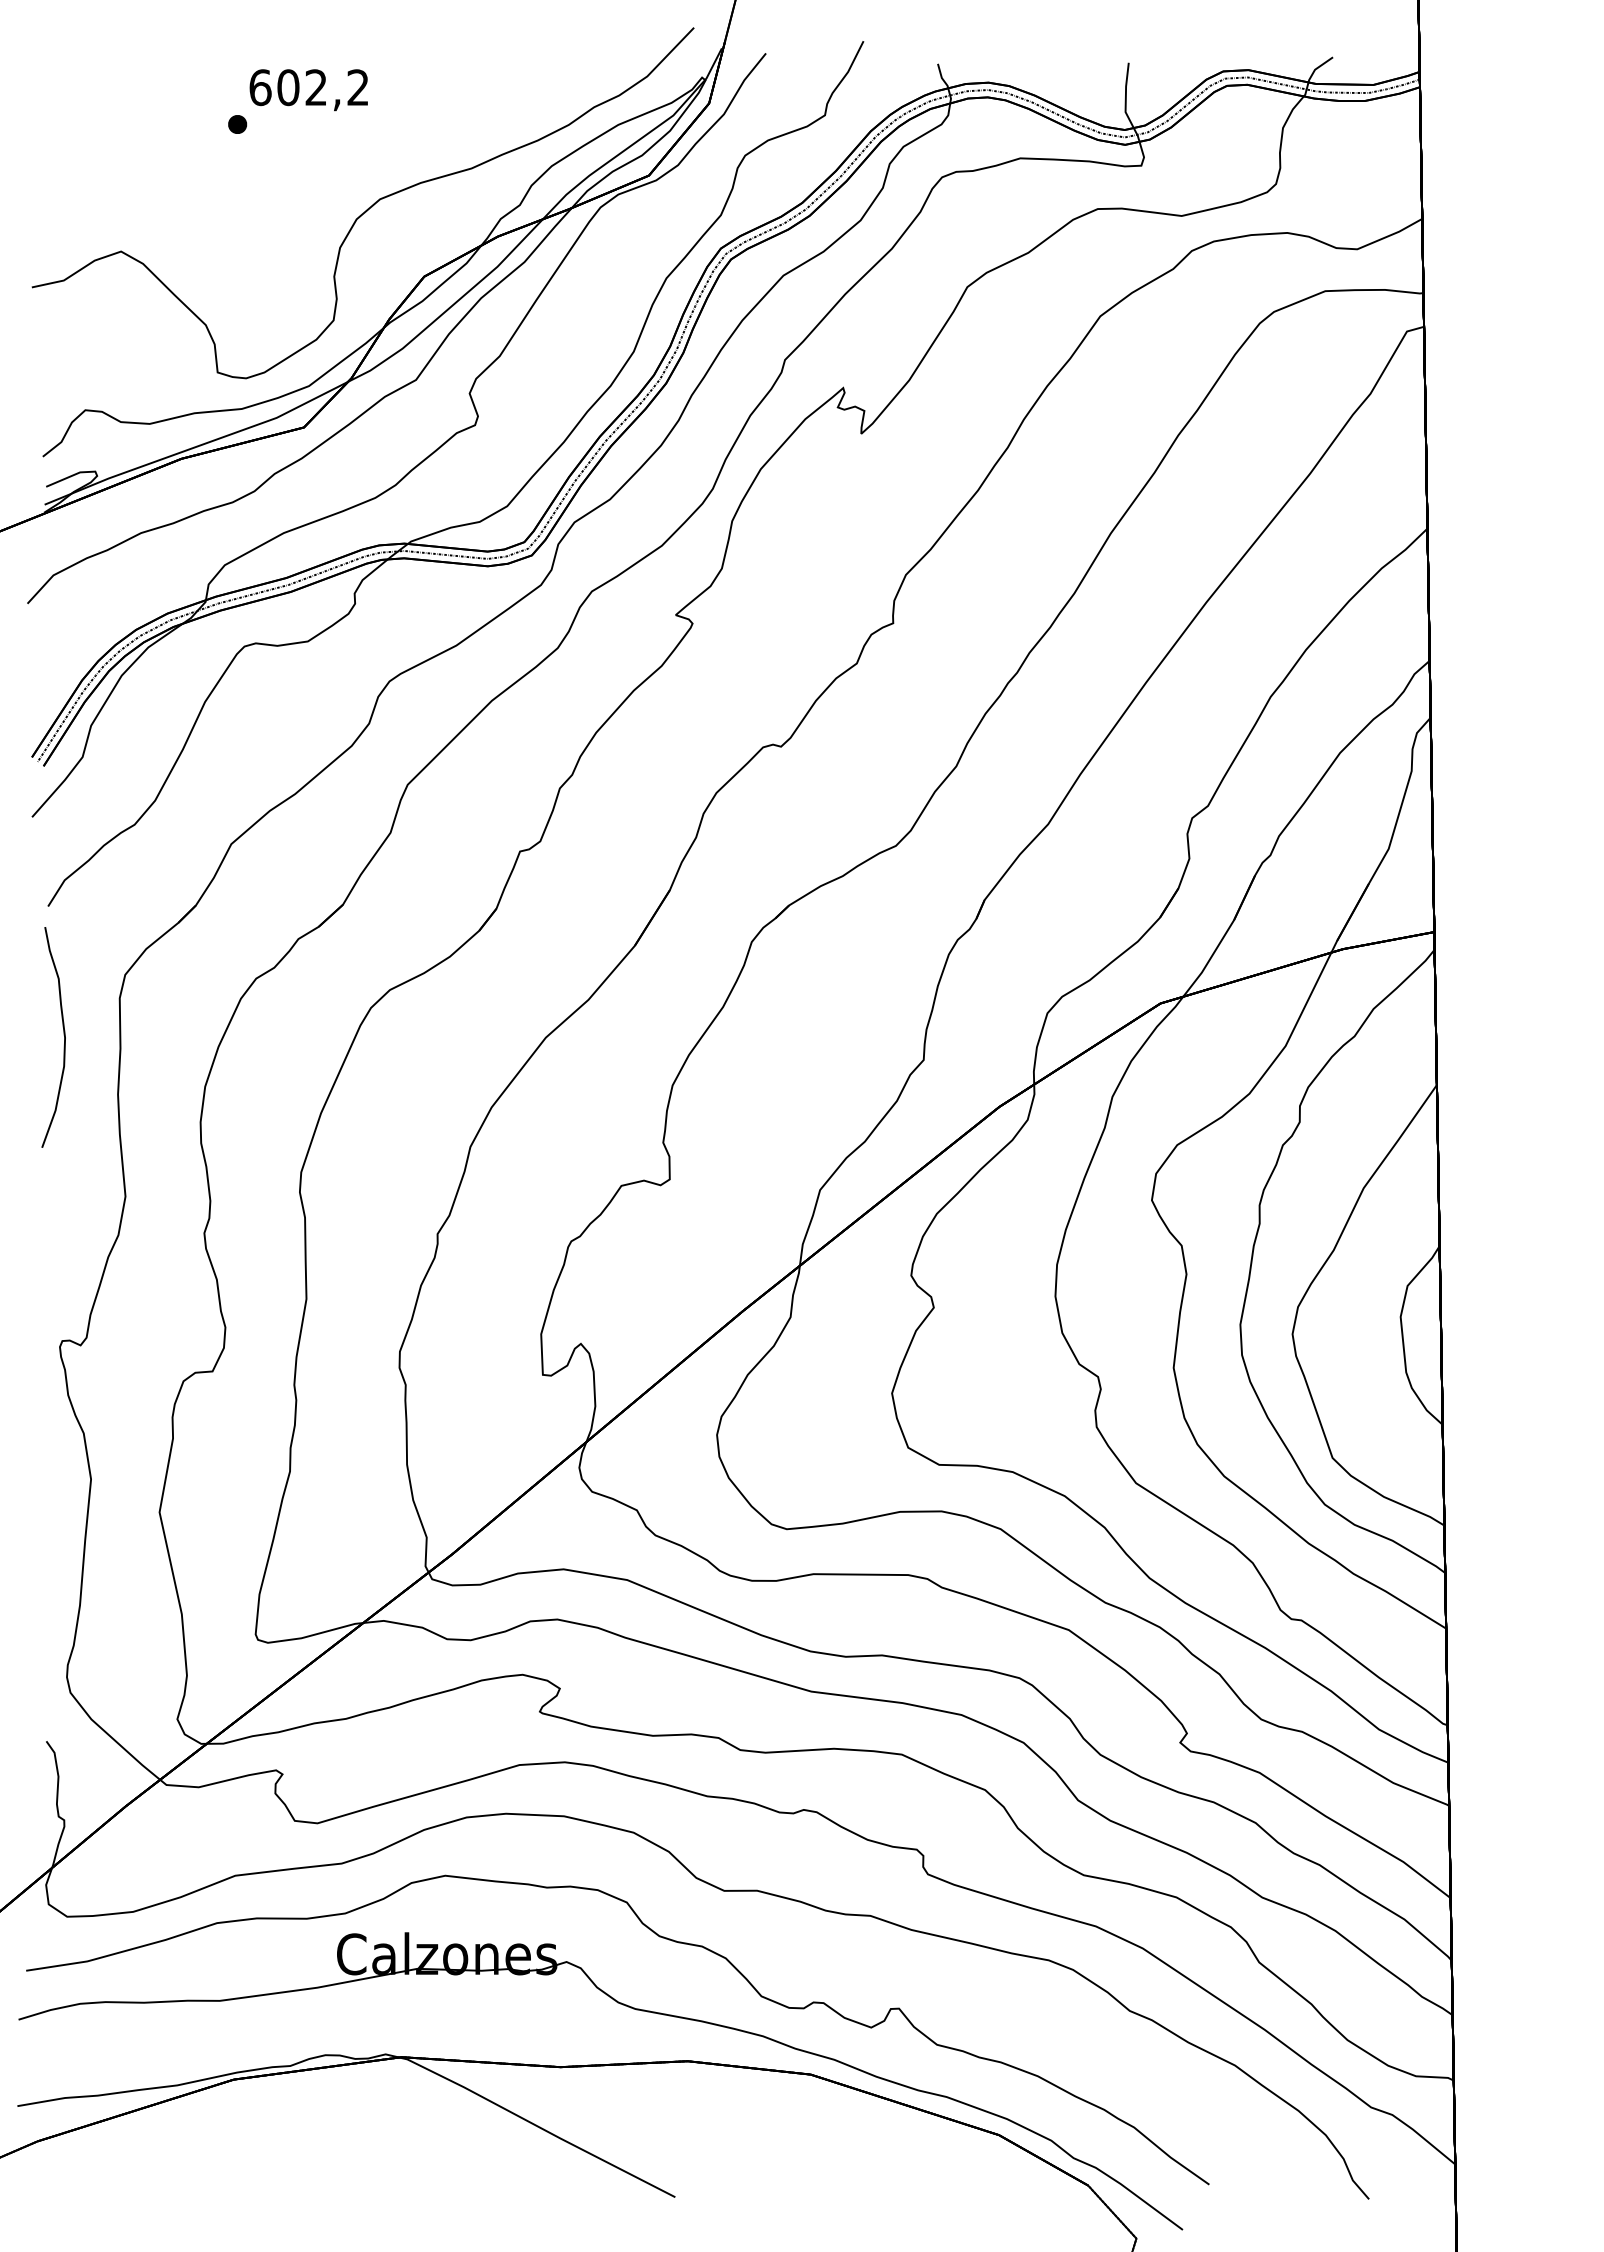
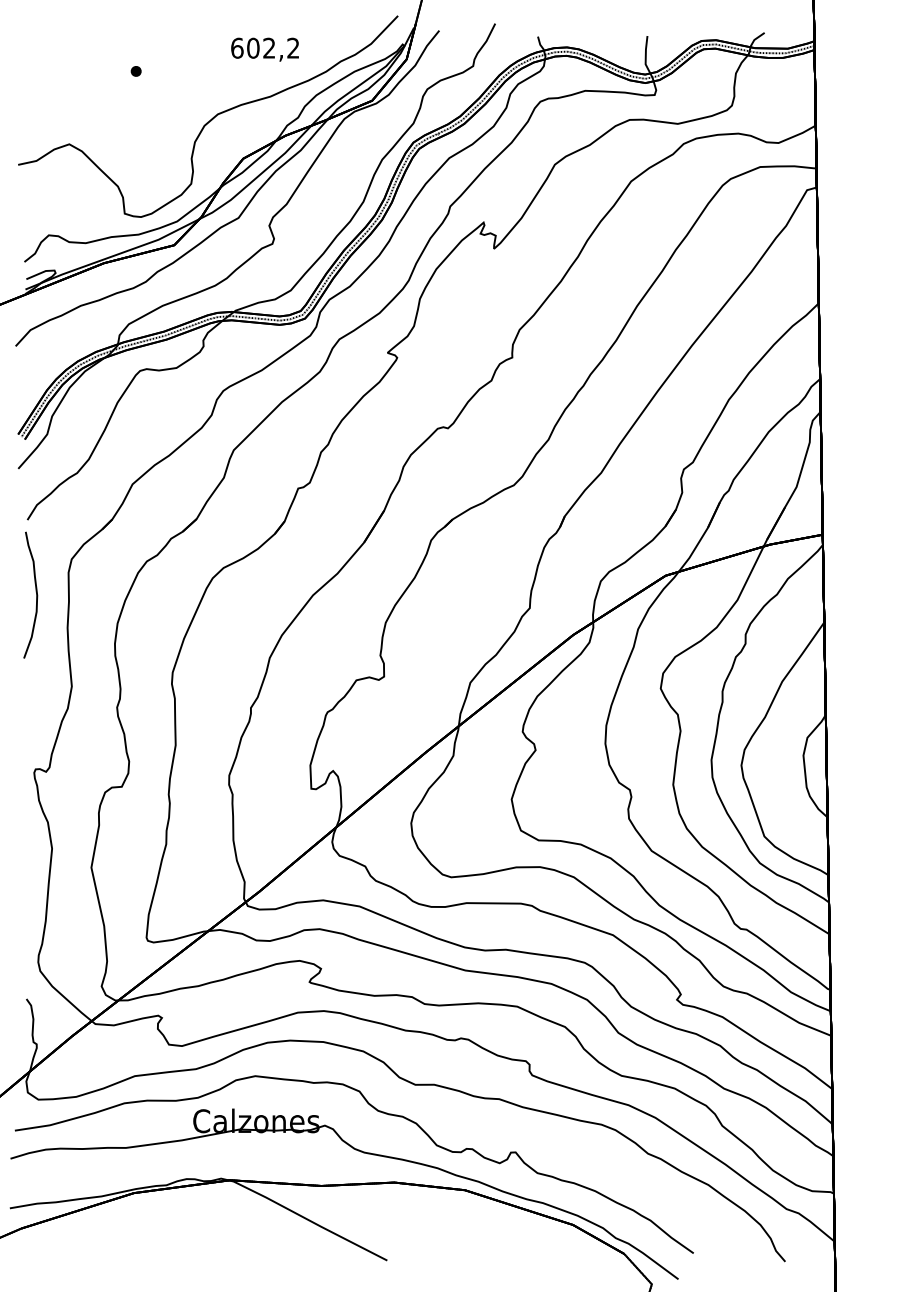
text: (307, 89) -> (264, 49), moved

